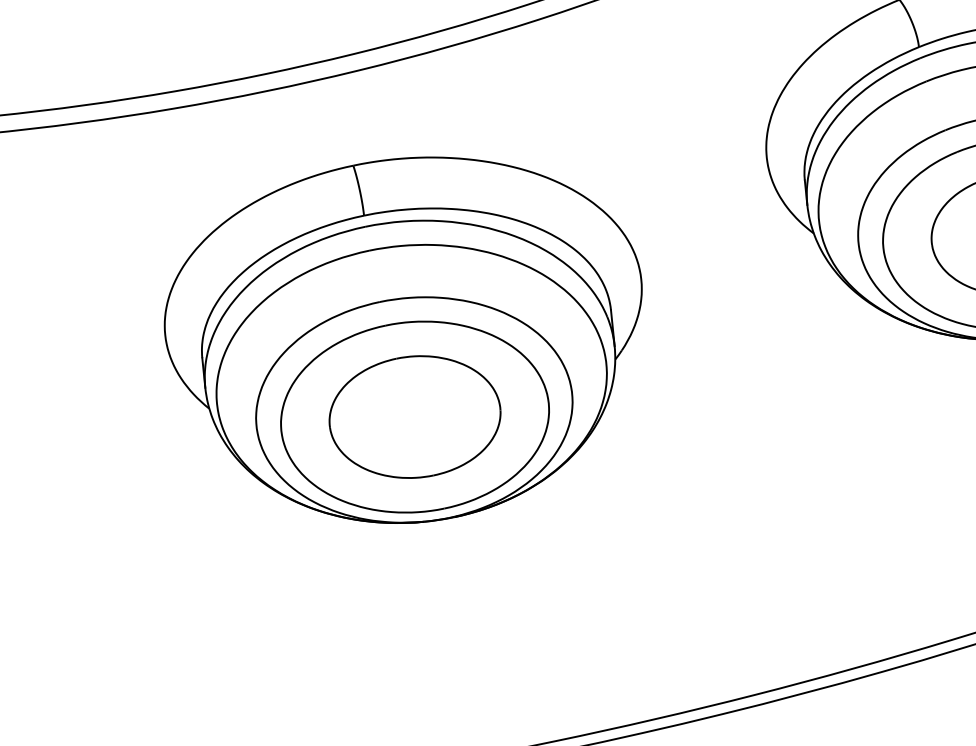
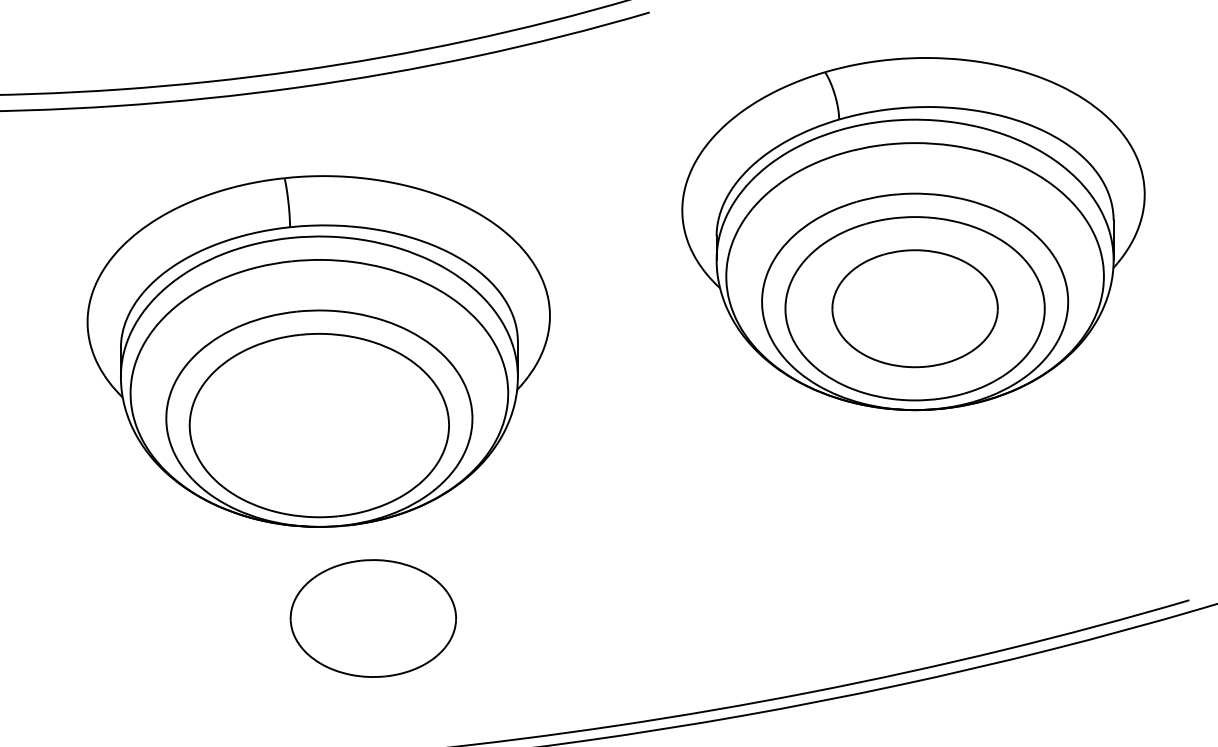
part: (414, 417) -> (372, 618), moved

